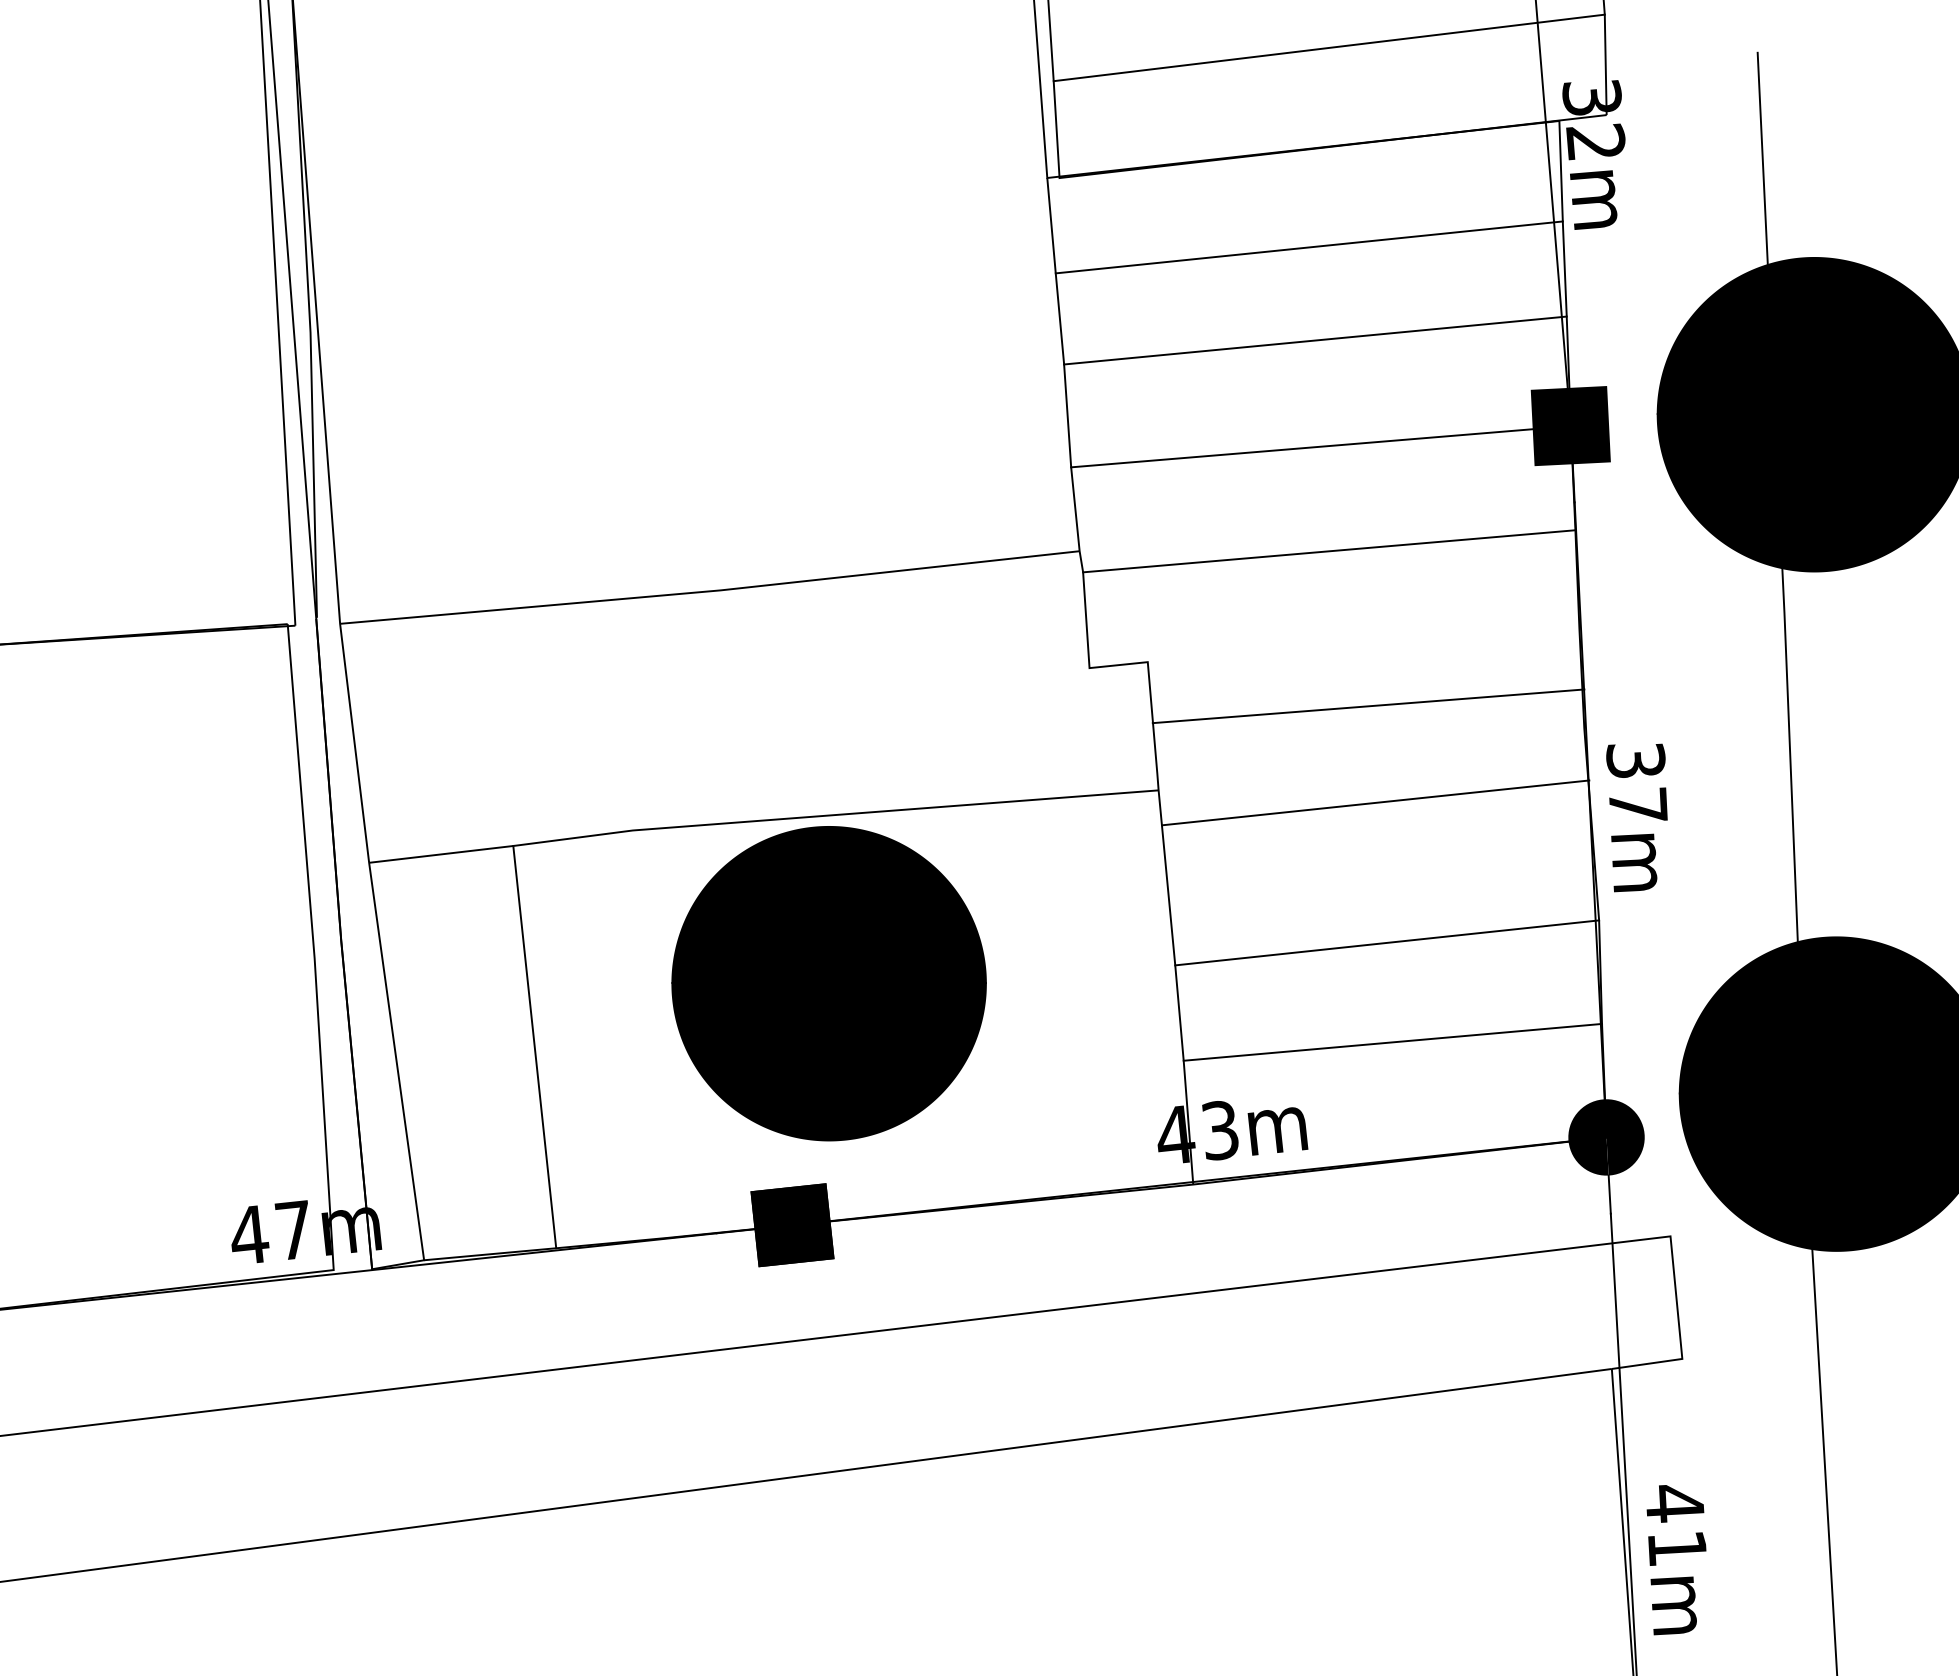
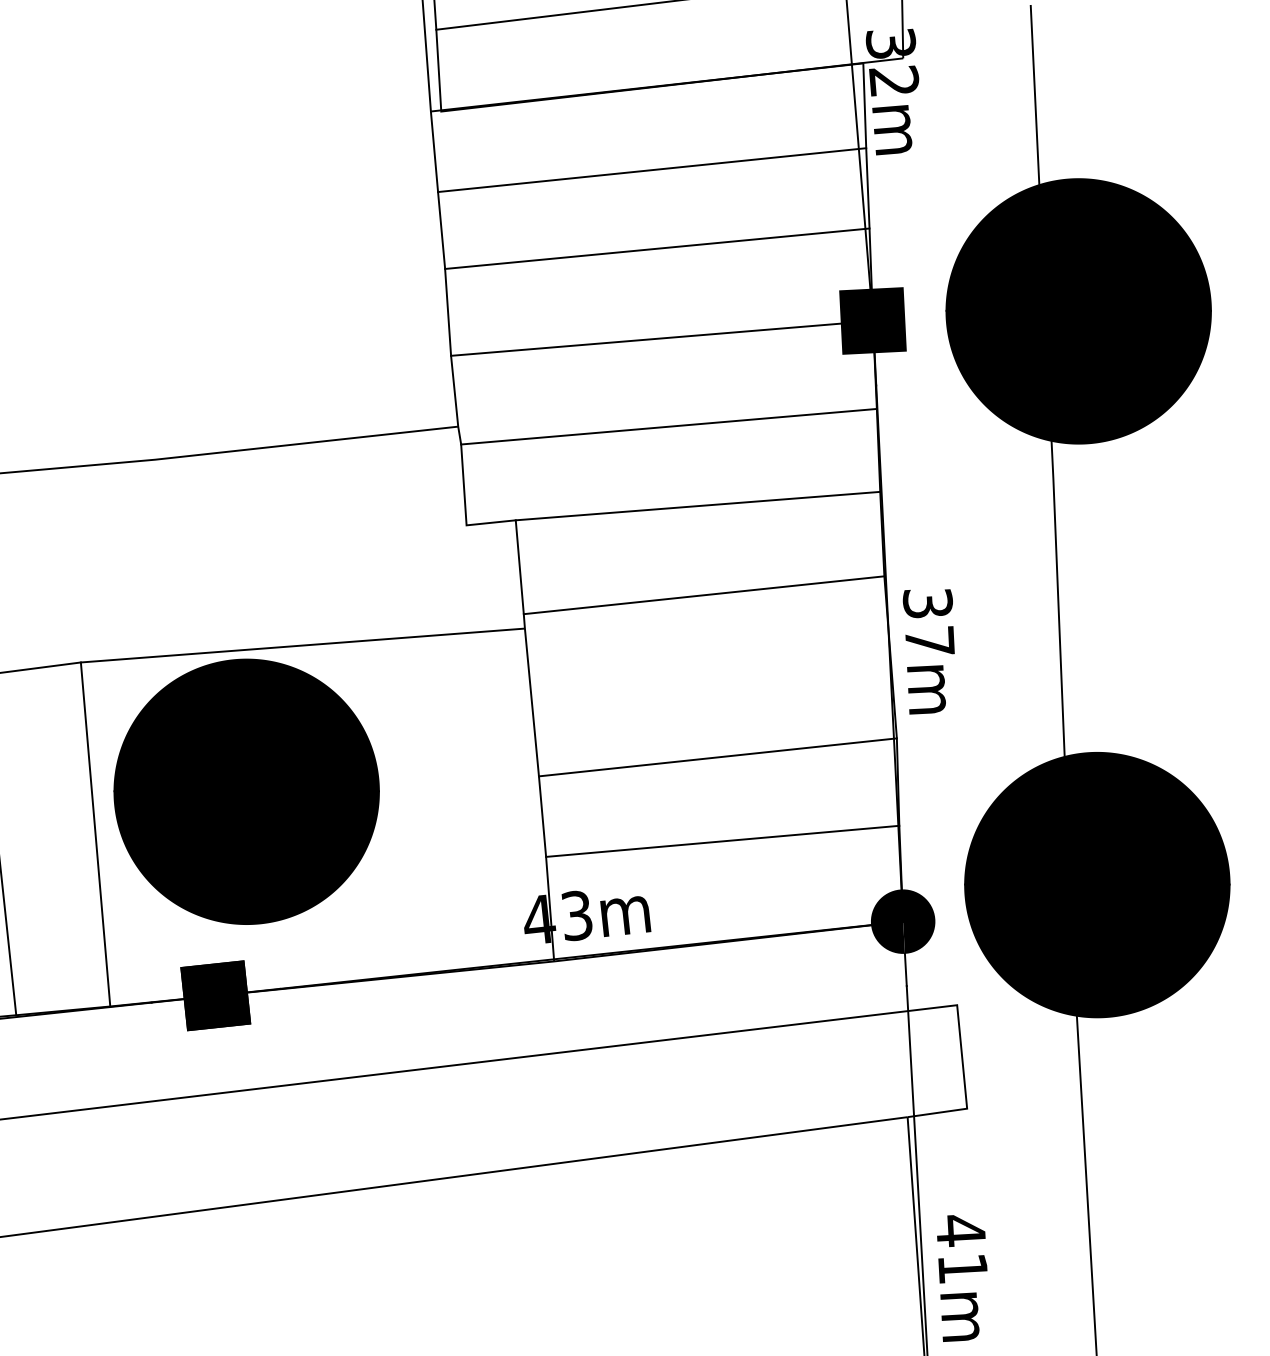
line: (1368, 706) -> (697, 506), moved
line: (1375, 802) -> (703, 594), moved
line: (649, 1033) -> (95, 833), added

